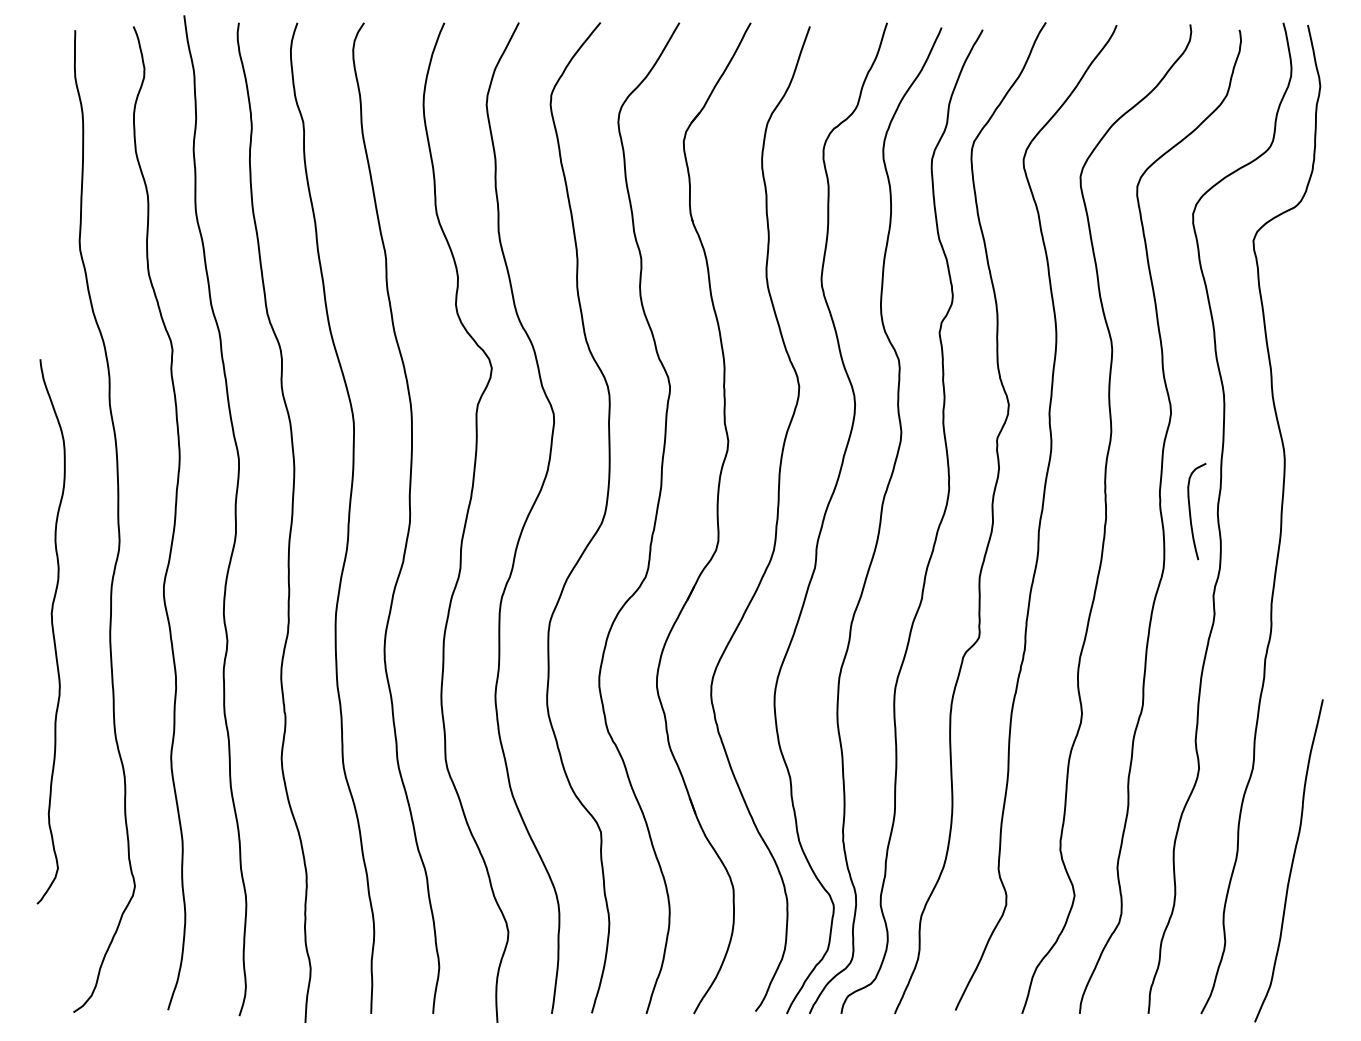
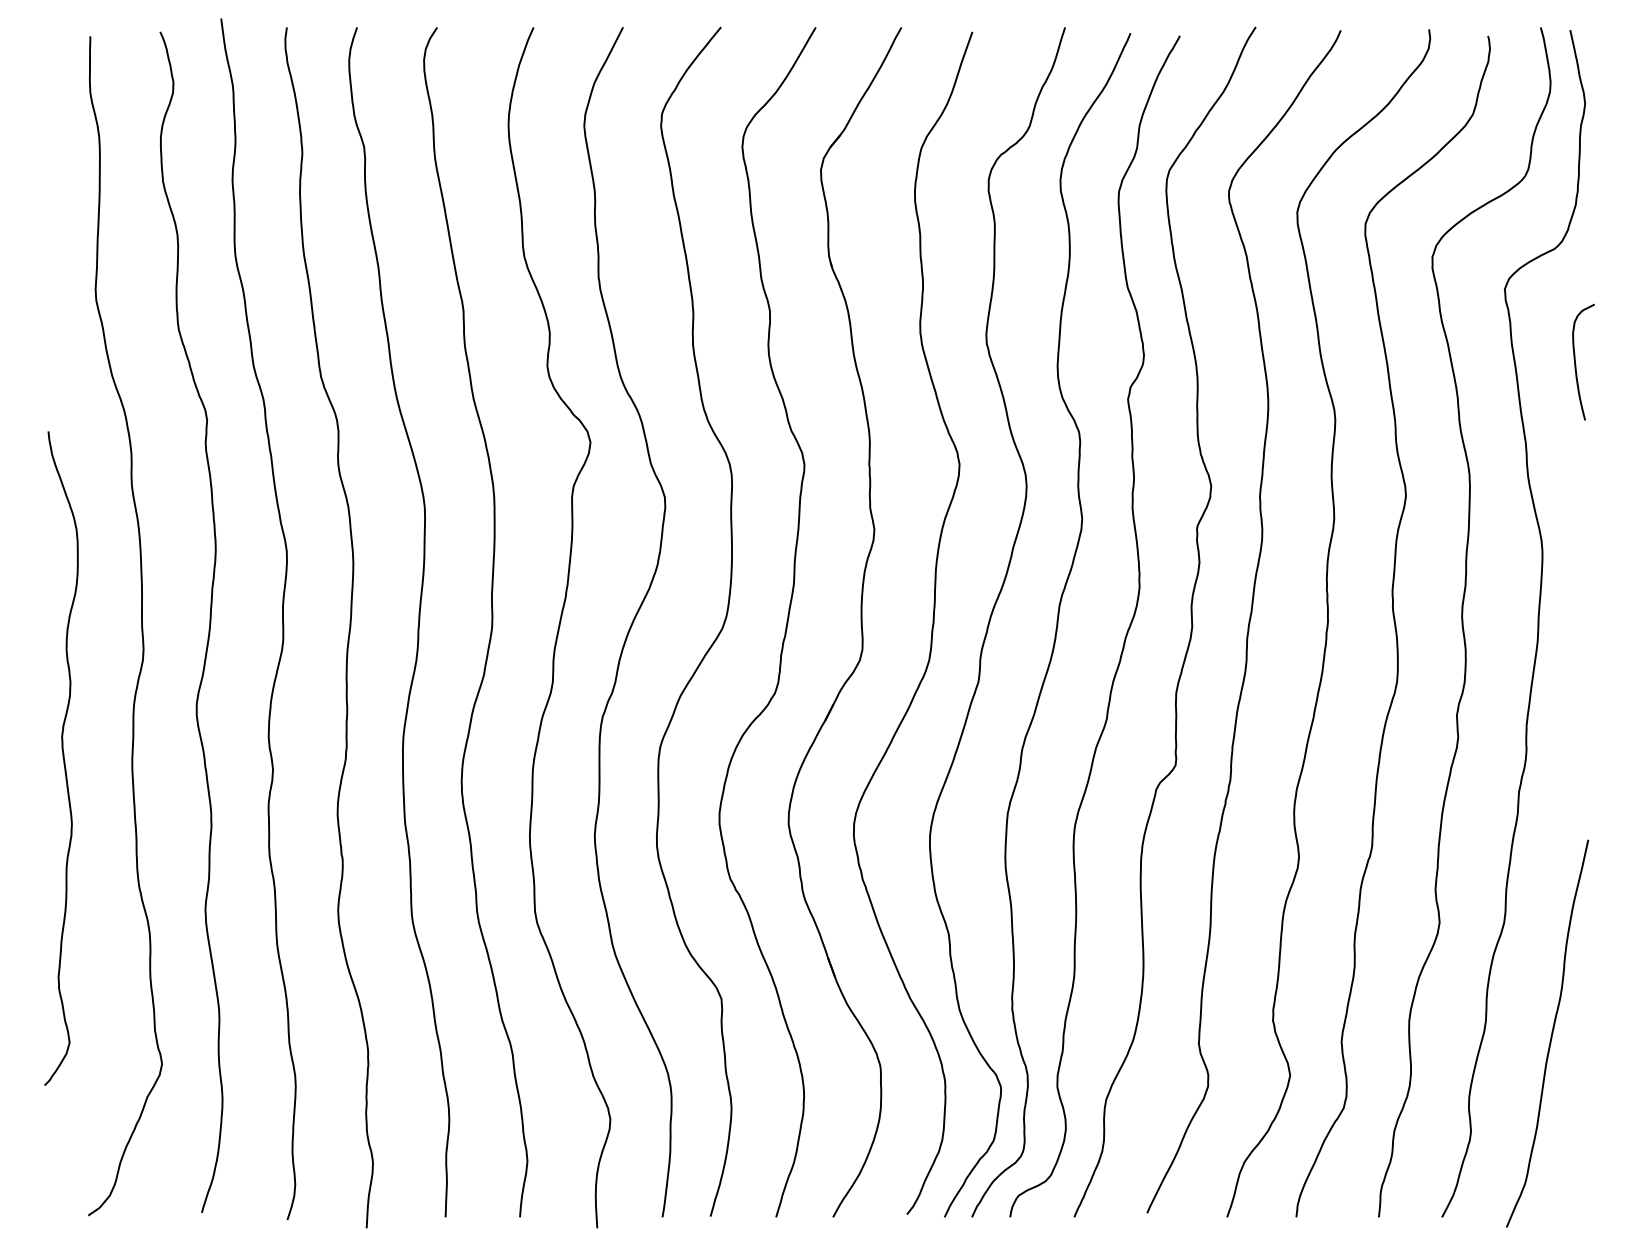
curve: (1190, 511) -> (1575, 362), moved

